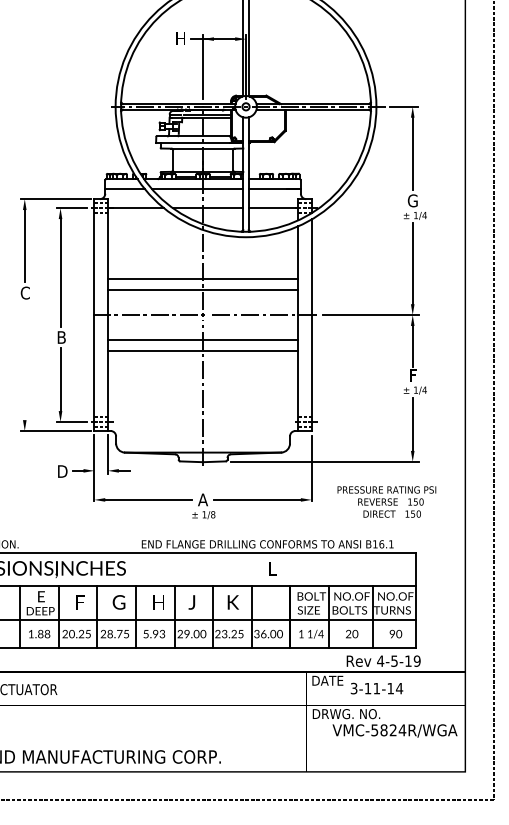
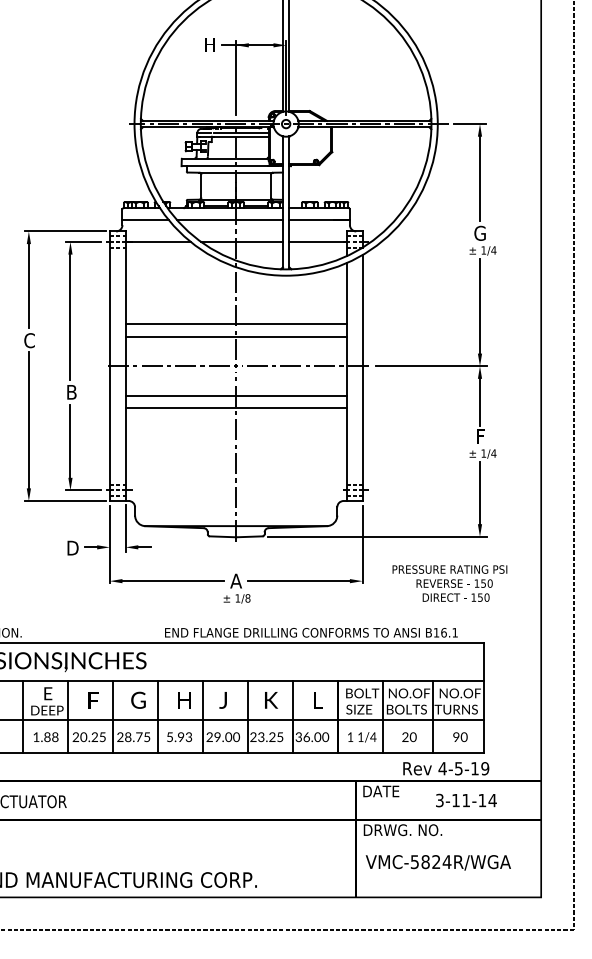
line: (24, 361) -> (28, 420), added
text: (272, 569) -> (318, 700), moved
text: (377, 688) -> (466, 800), moved
text: (394, 730) -> (437, 862), moved

